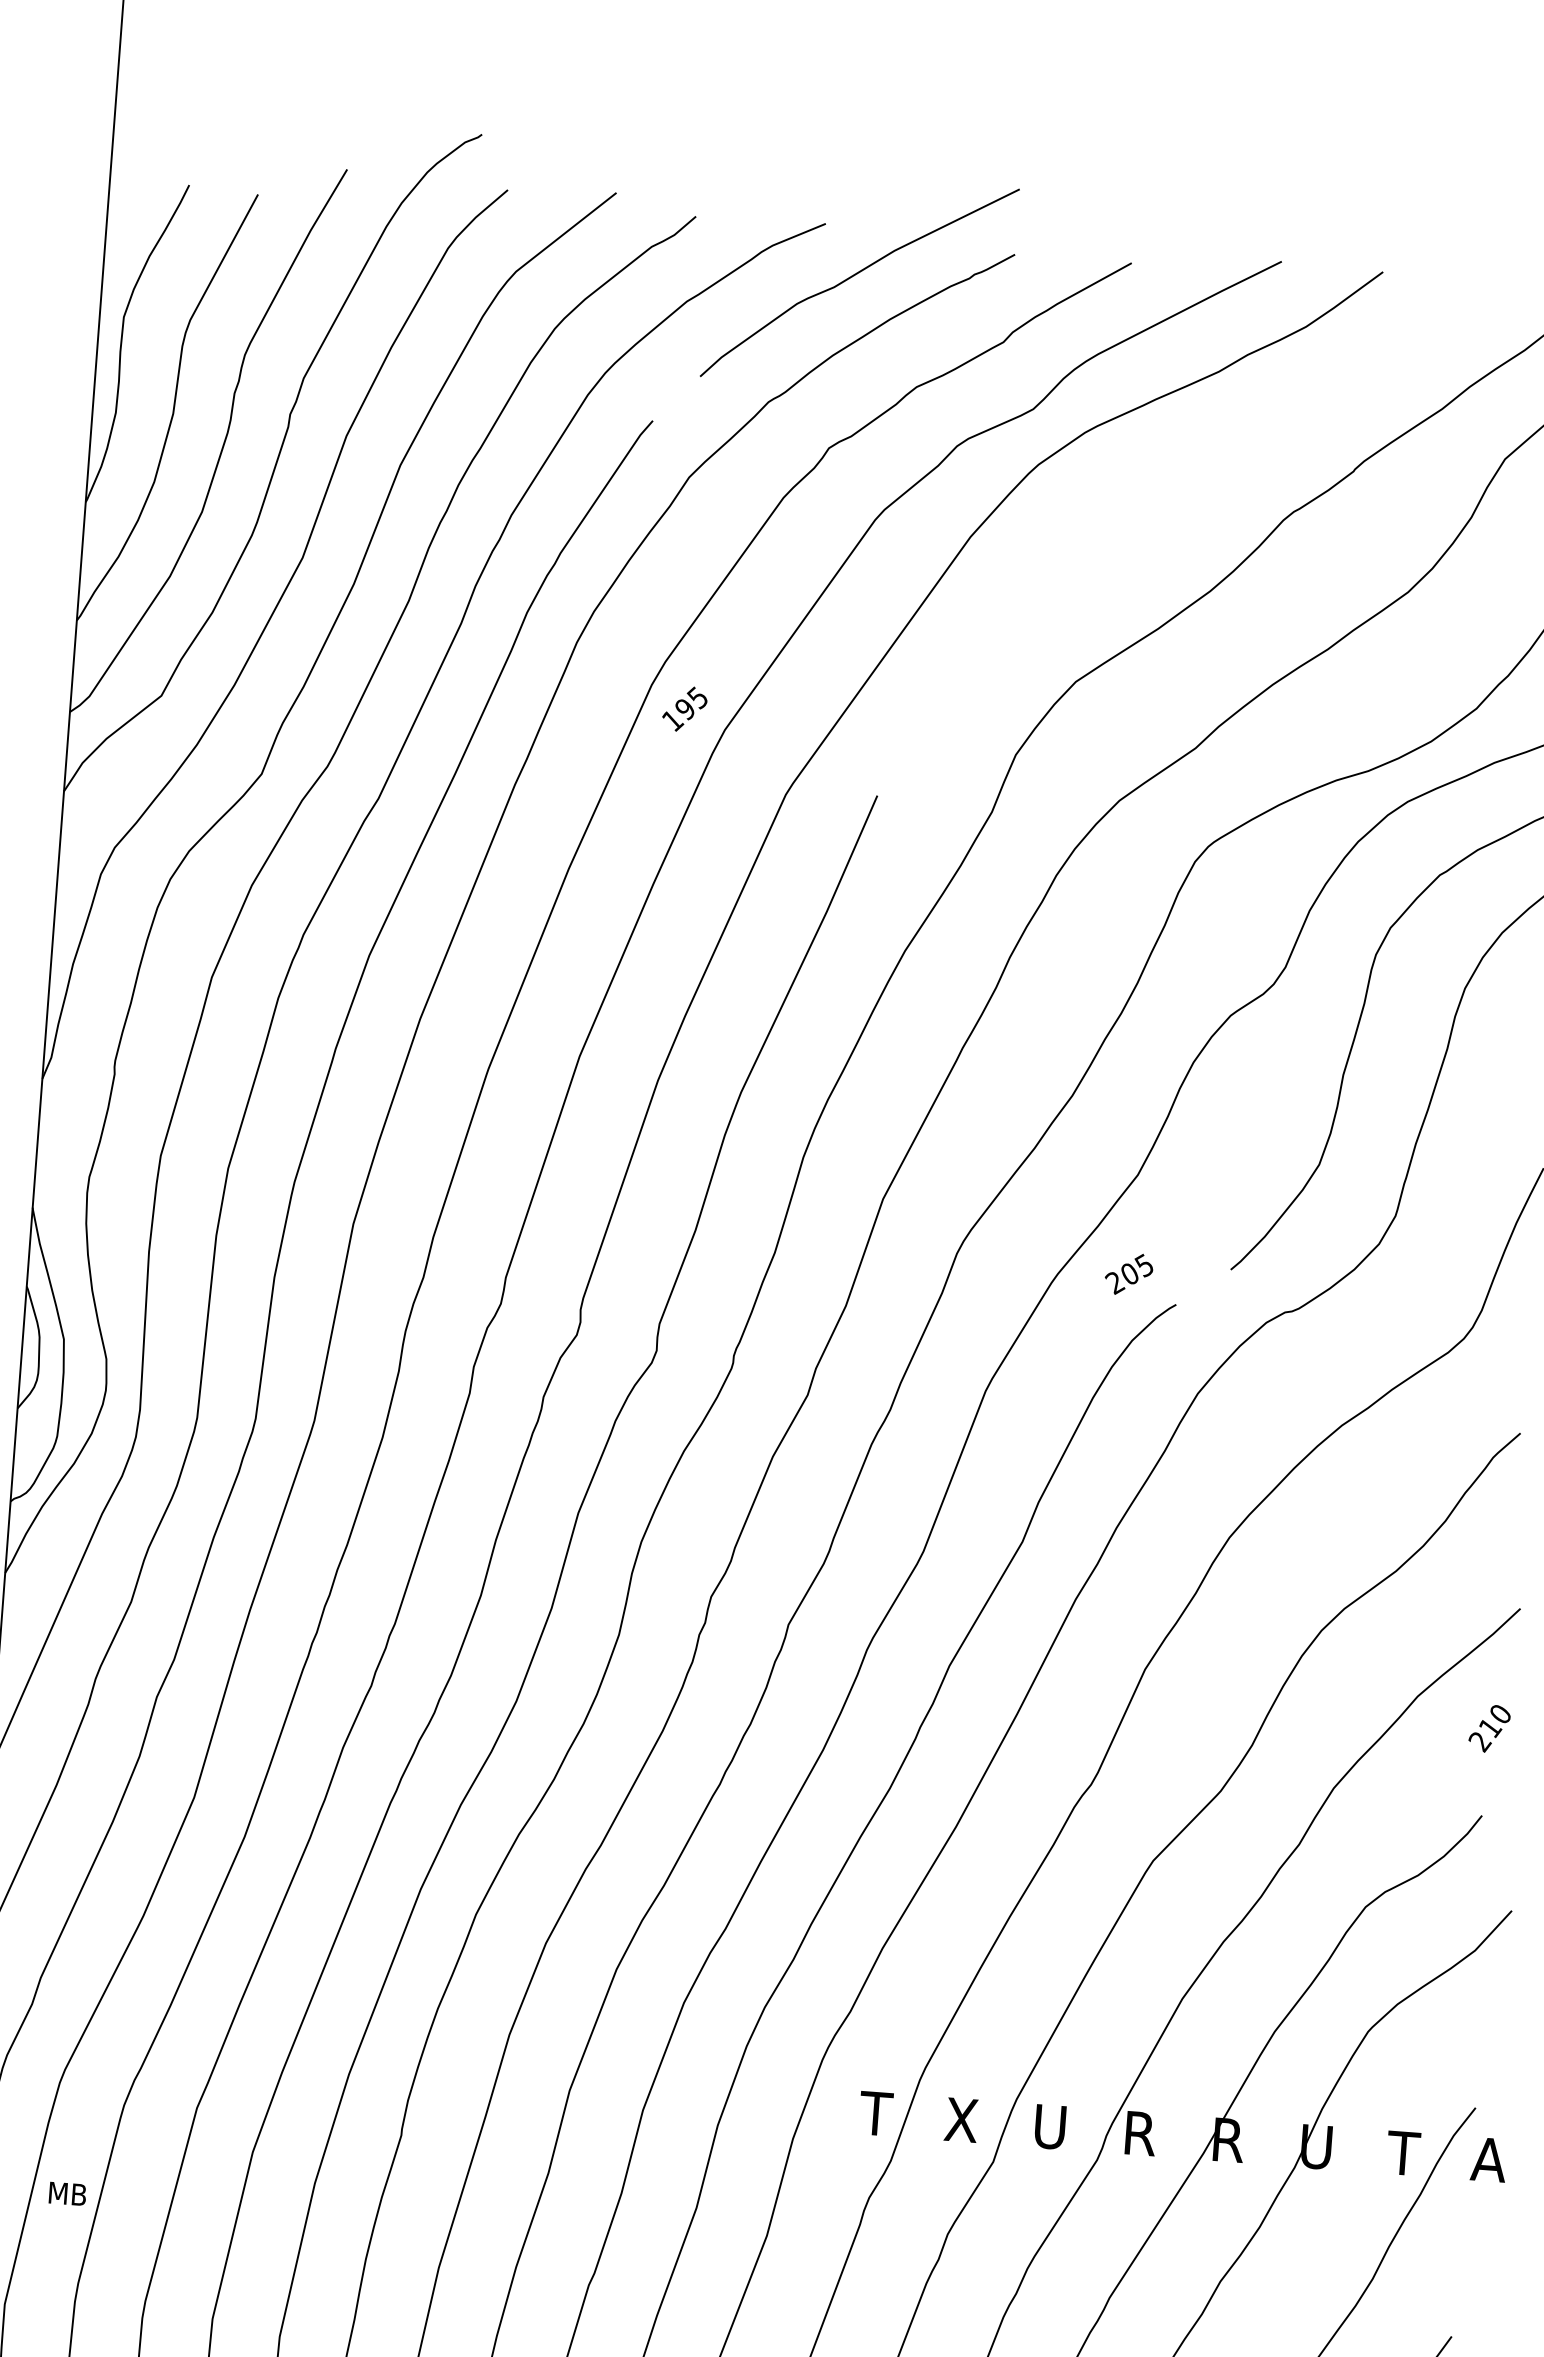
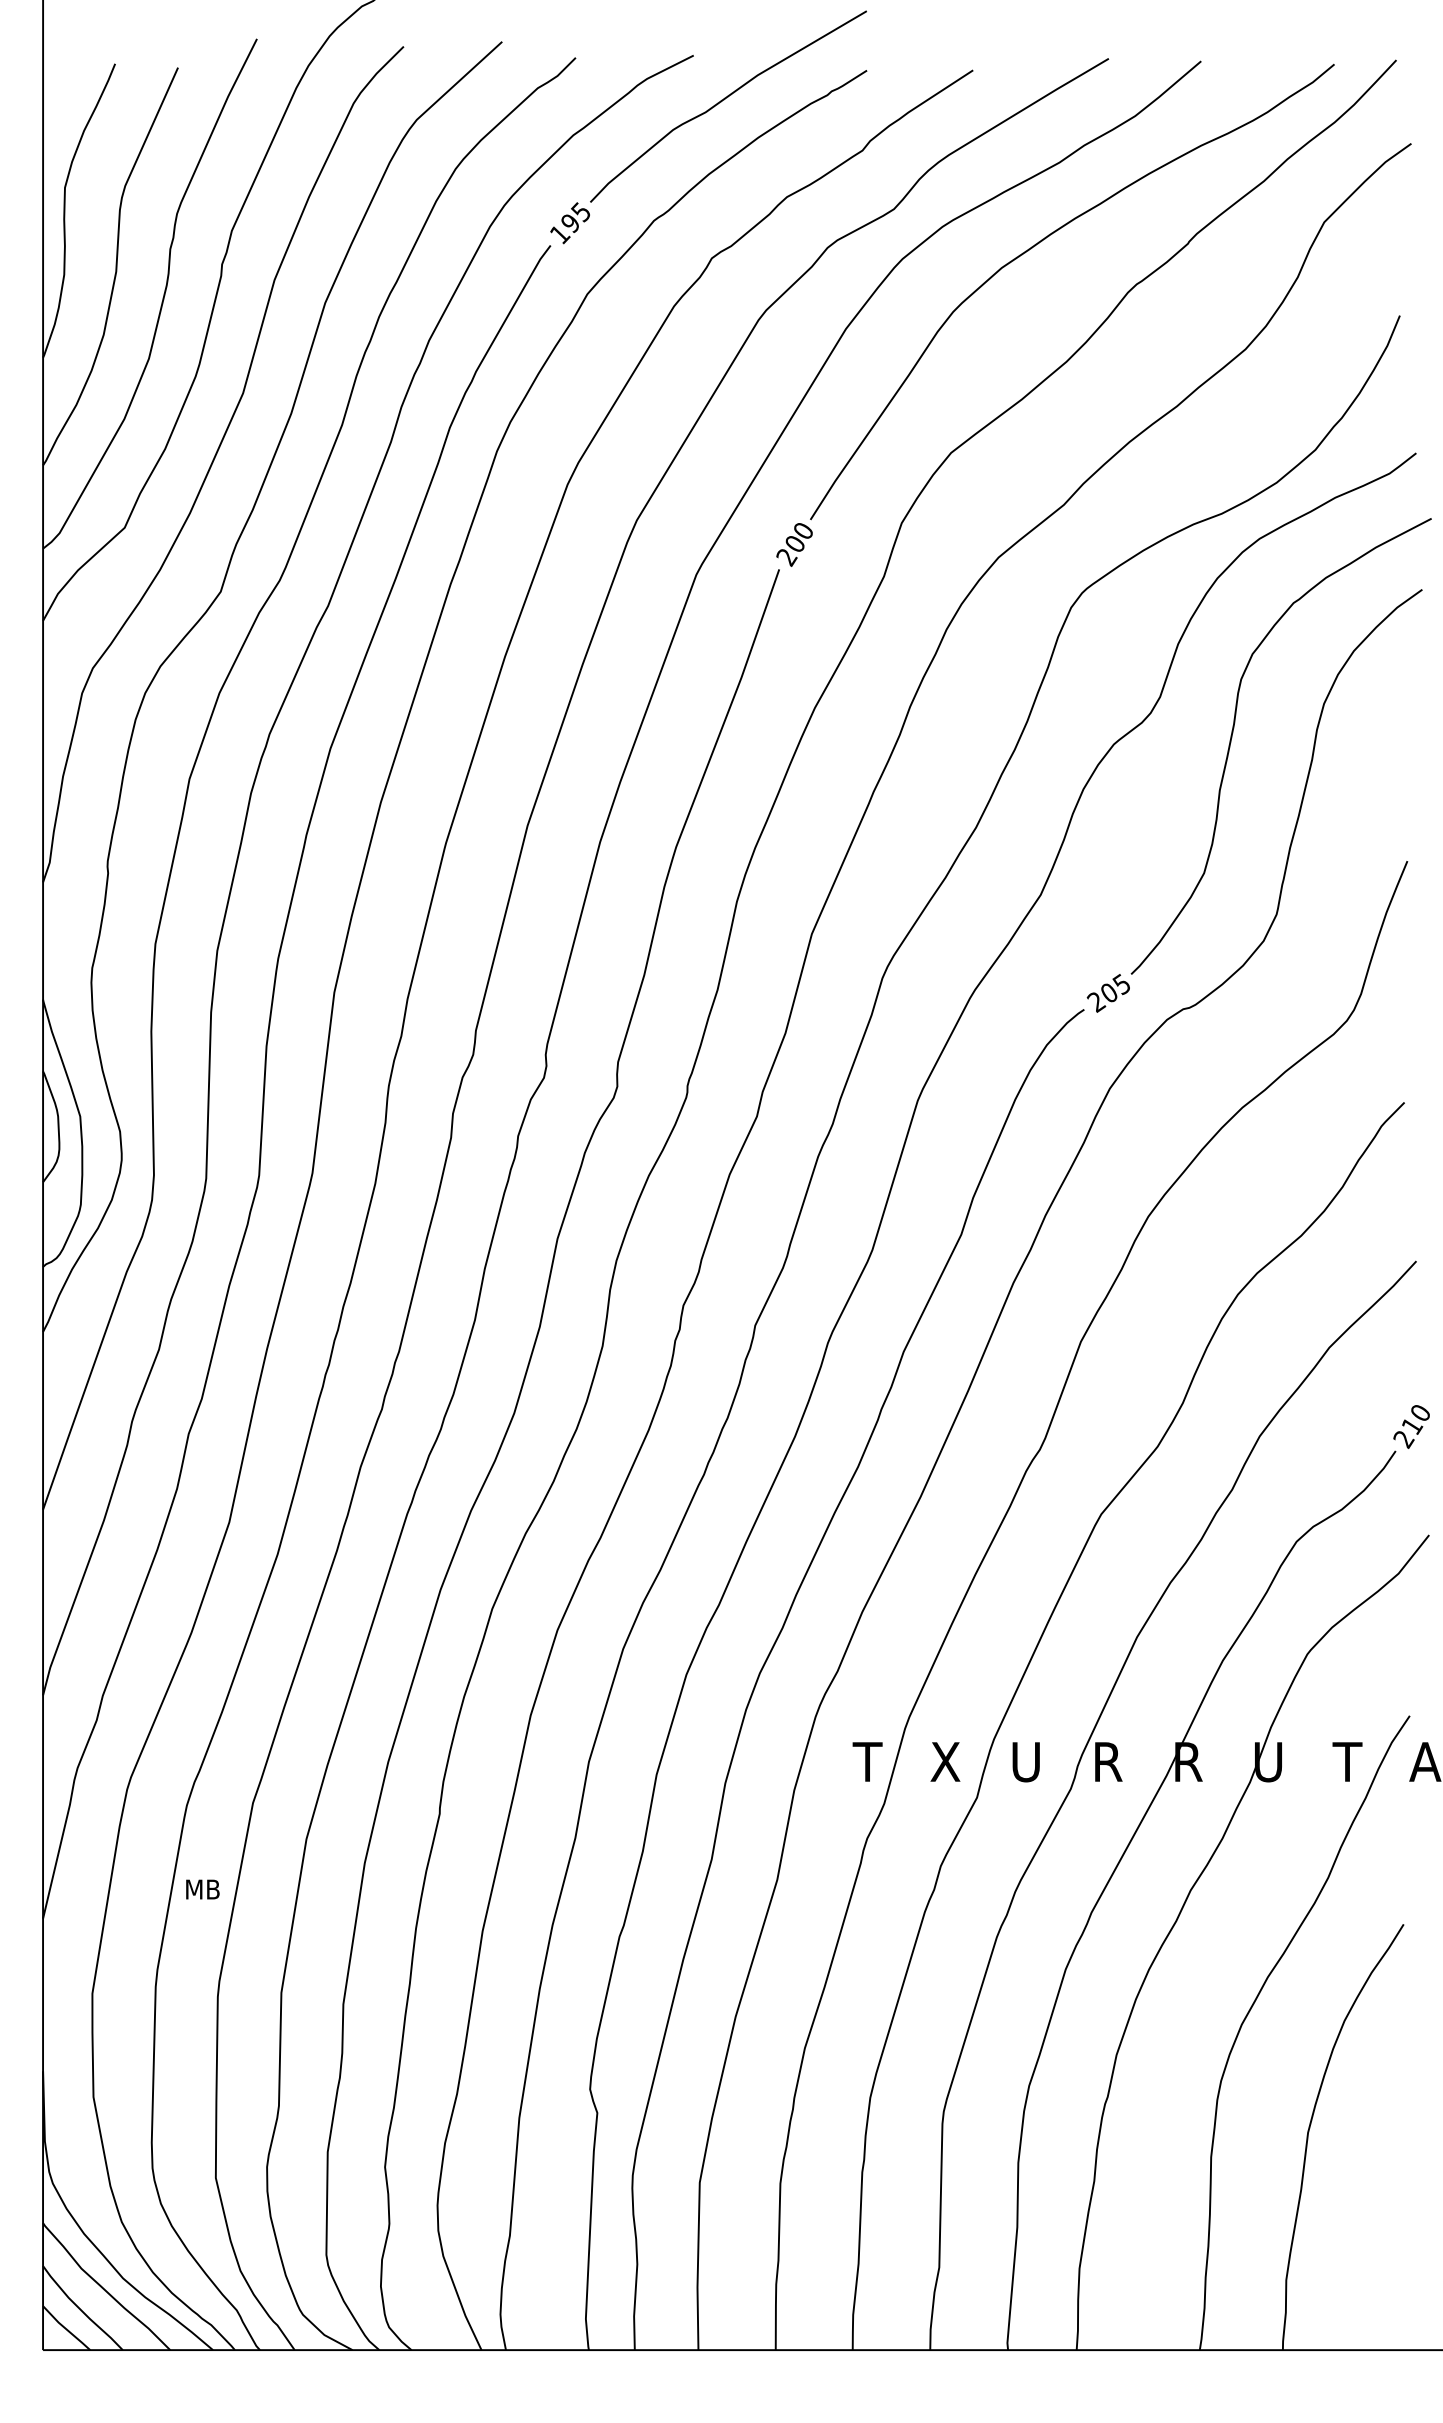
part: (1167, 472) -> (1019, 257), added
text: (684, 709) -> (569, 223), moved
text: (1127, 1274) -> (1107, 993), moved
text: (1489, 1728) -> (1411, 1426), moved
text: (67, 2193) -> (202, 1889), moved

